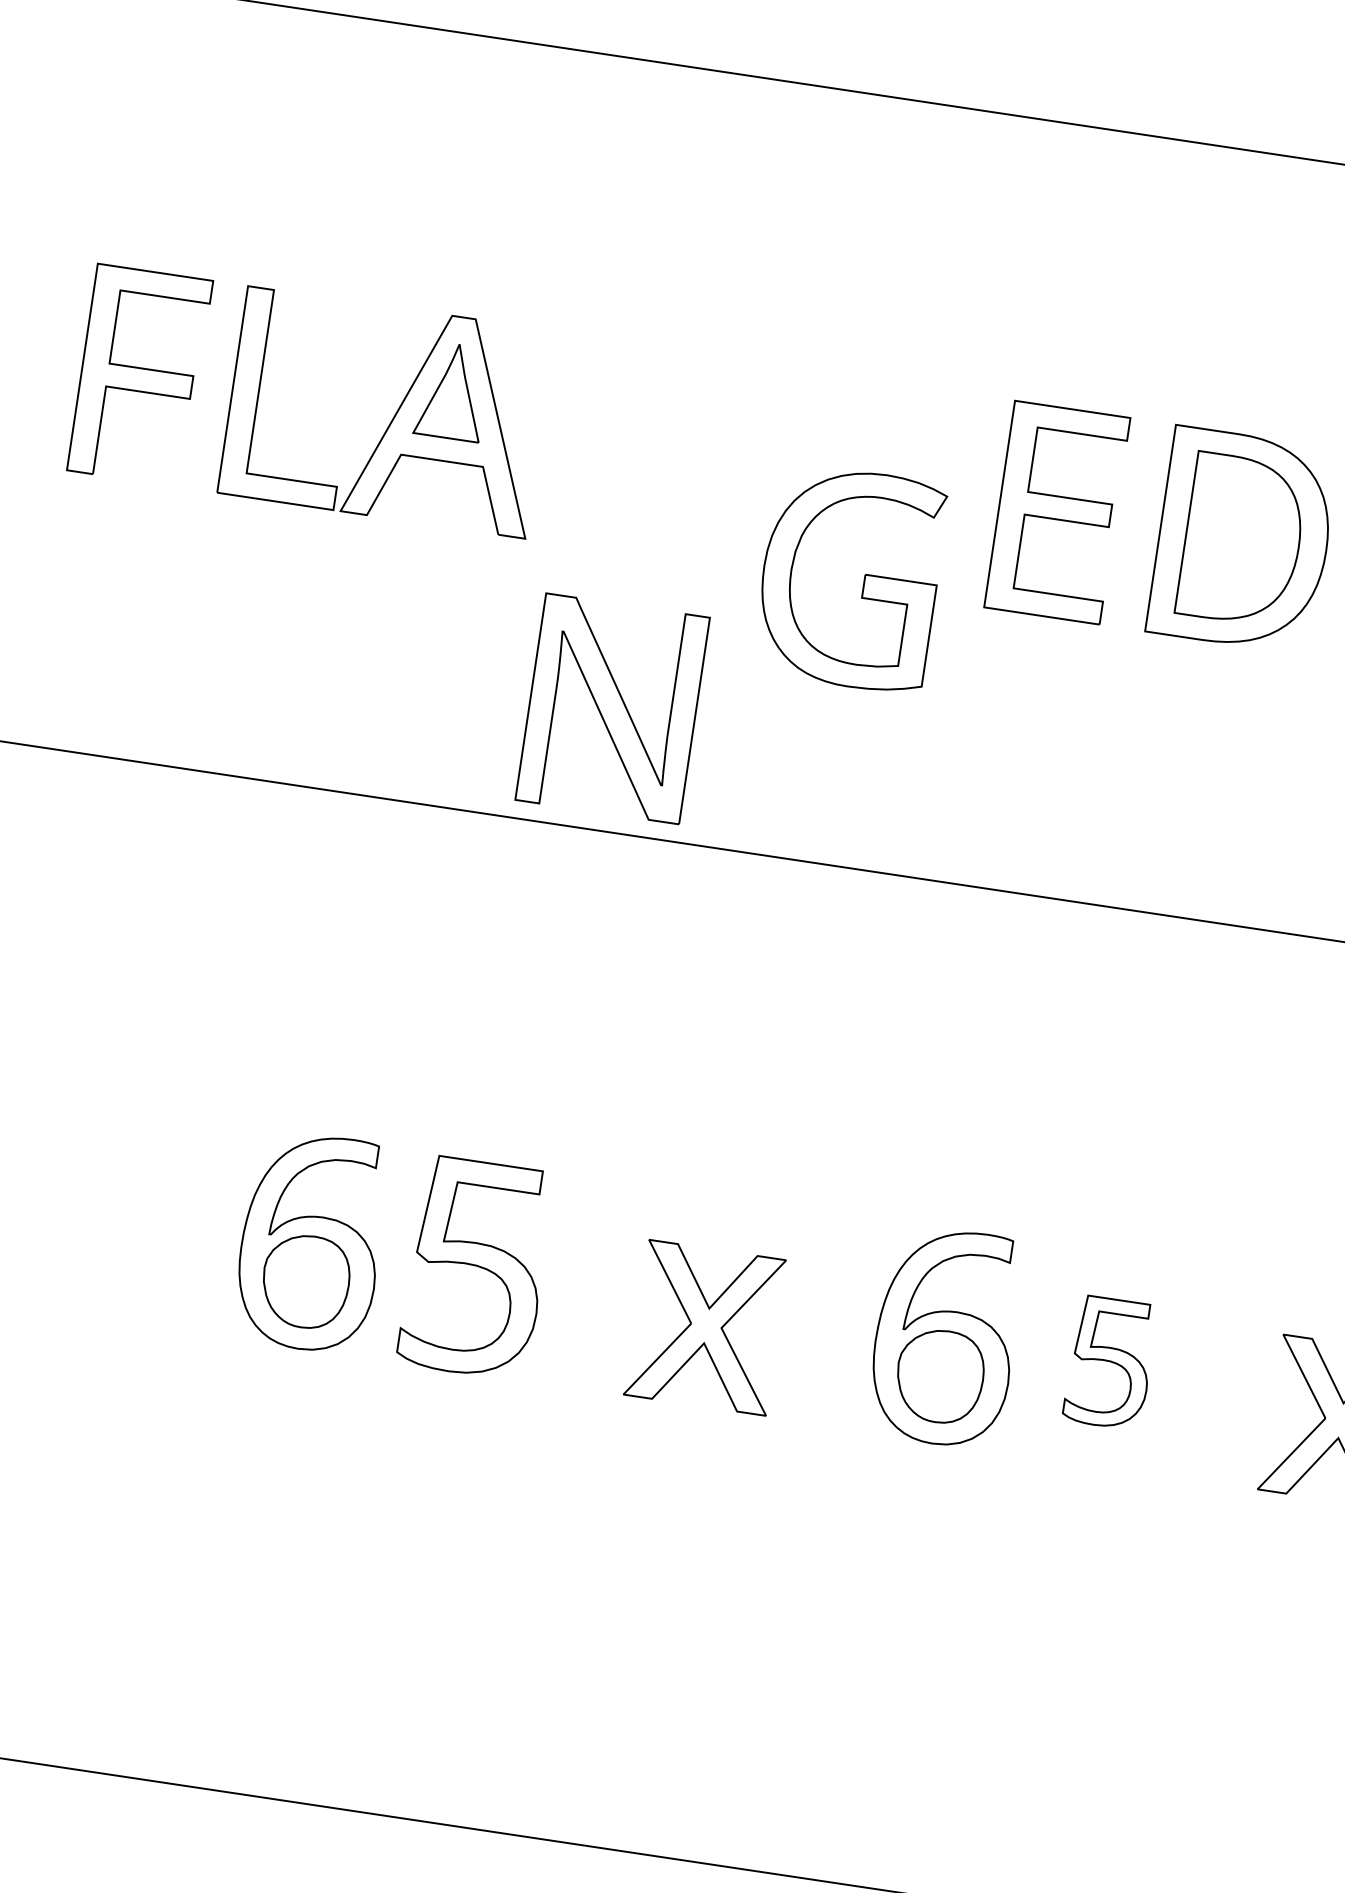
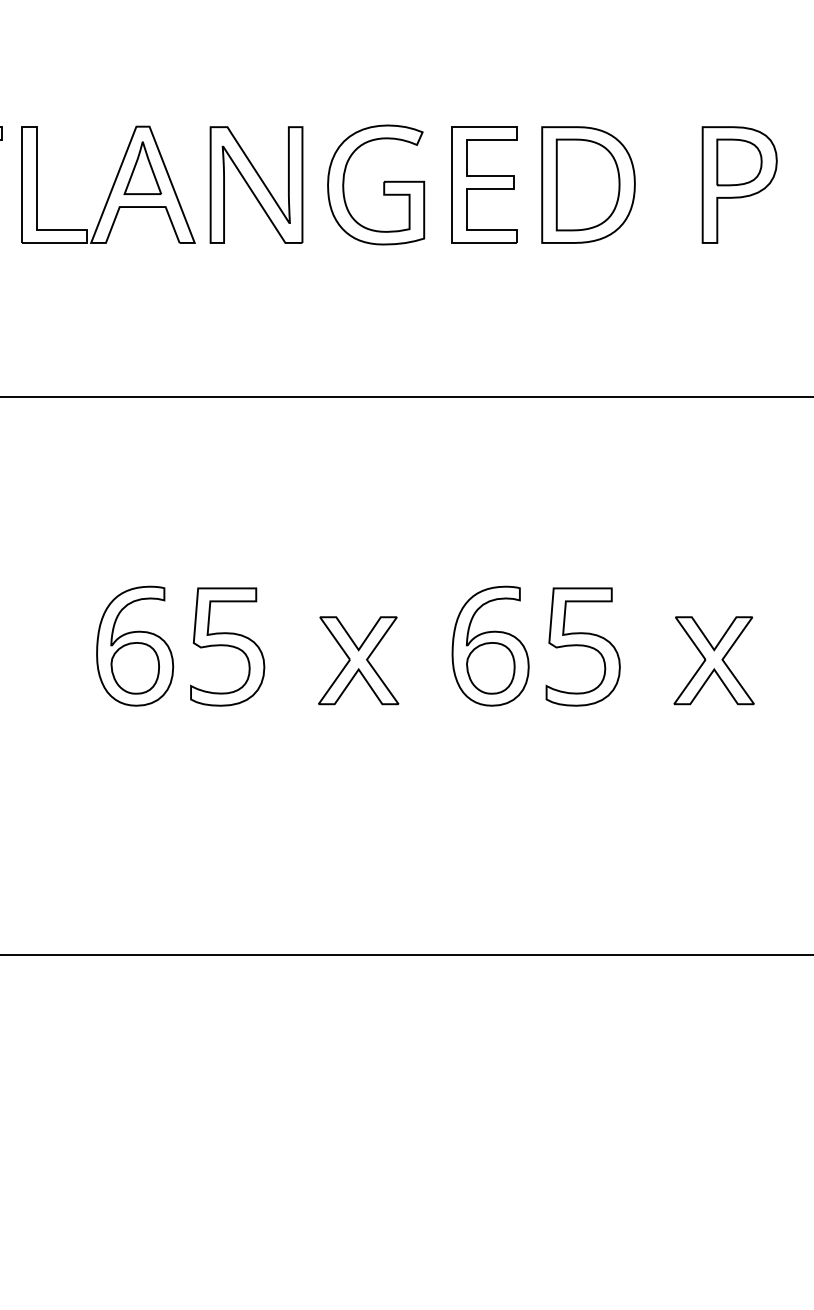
part: (863, 579) -> (383, 184), moved
part: (612, 707) -> (256, 184), moved
part: (1109, 1361) -> (582, 646), size x1.67

